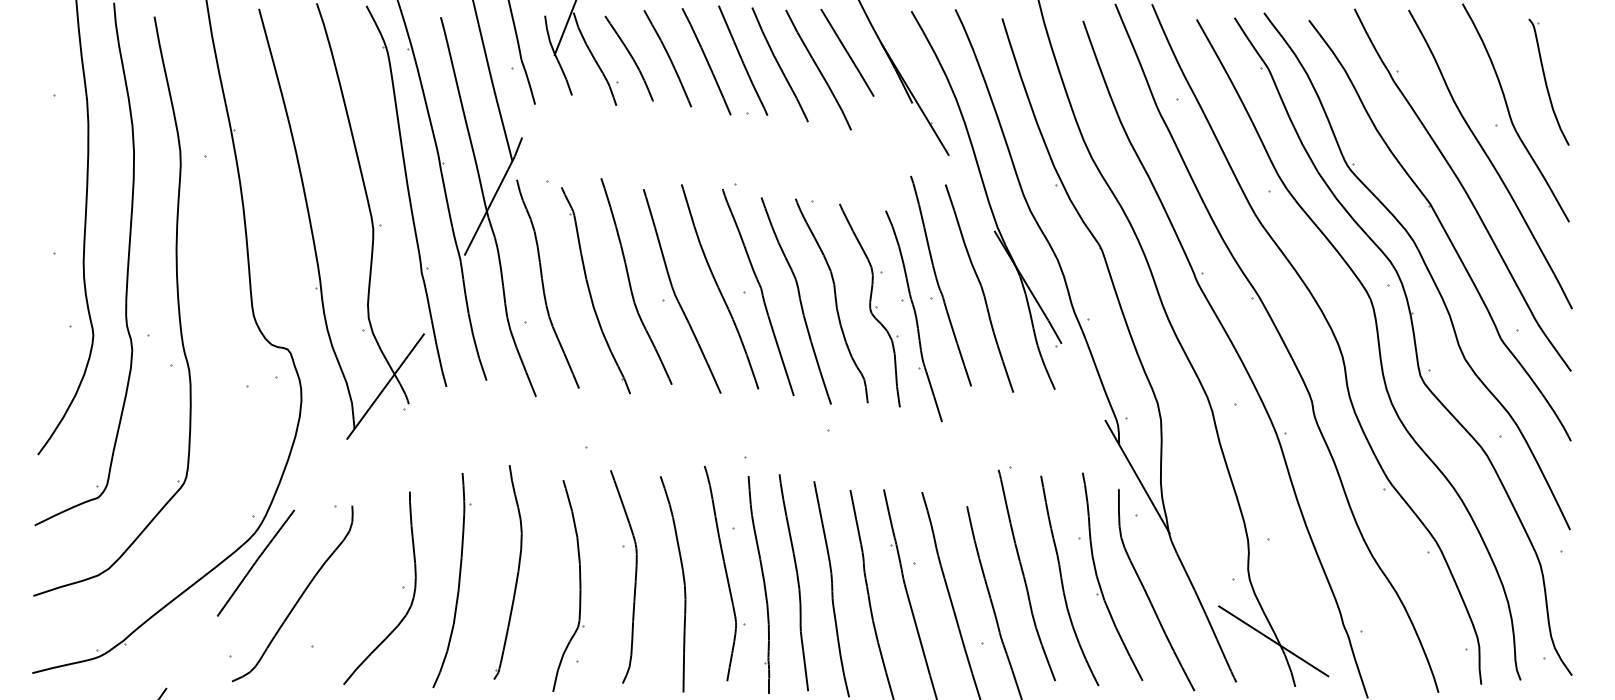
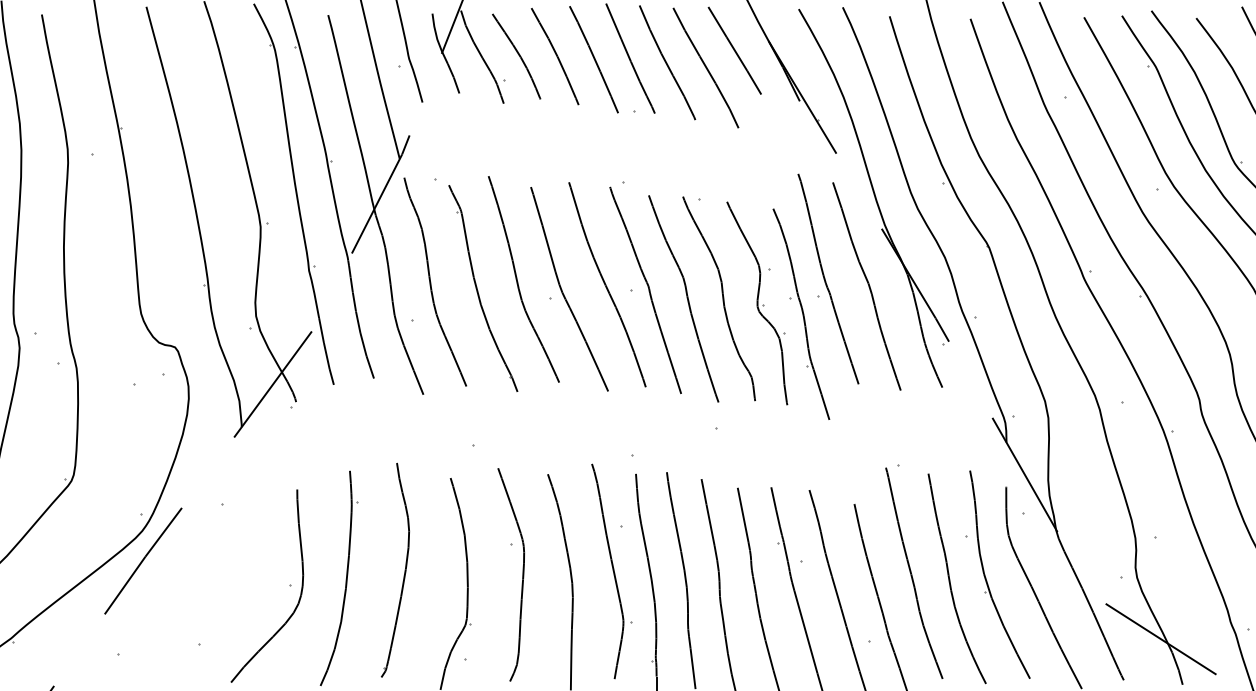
curve: (298, 598) -> (185, 596), removed

